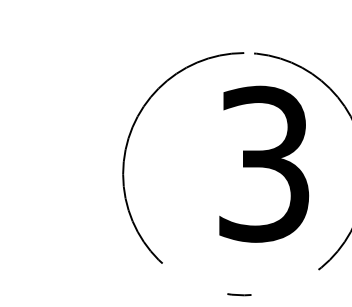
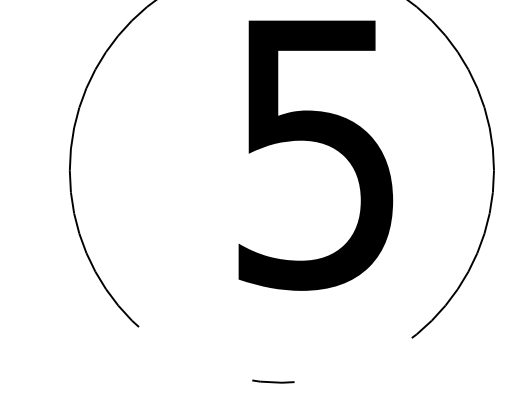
text: (264, 163) -> (317, 151), 3 -> 5

